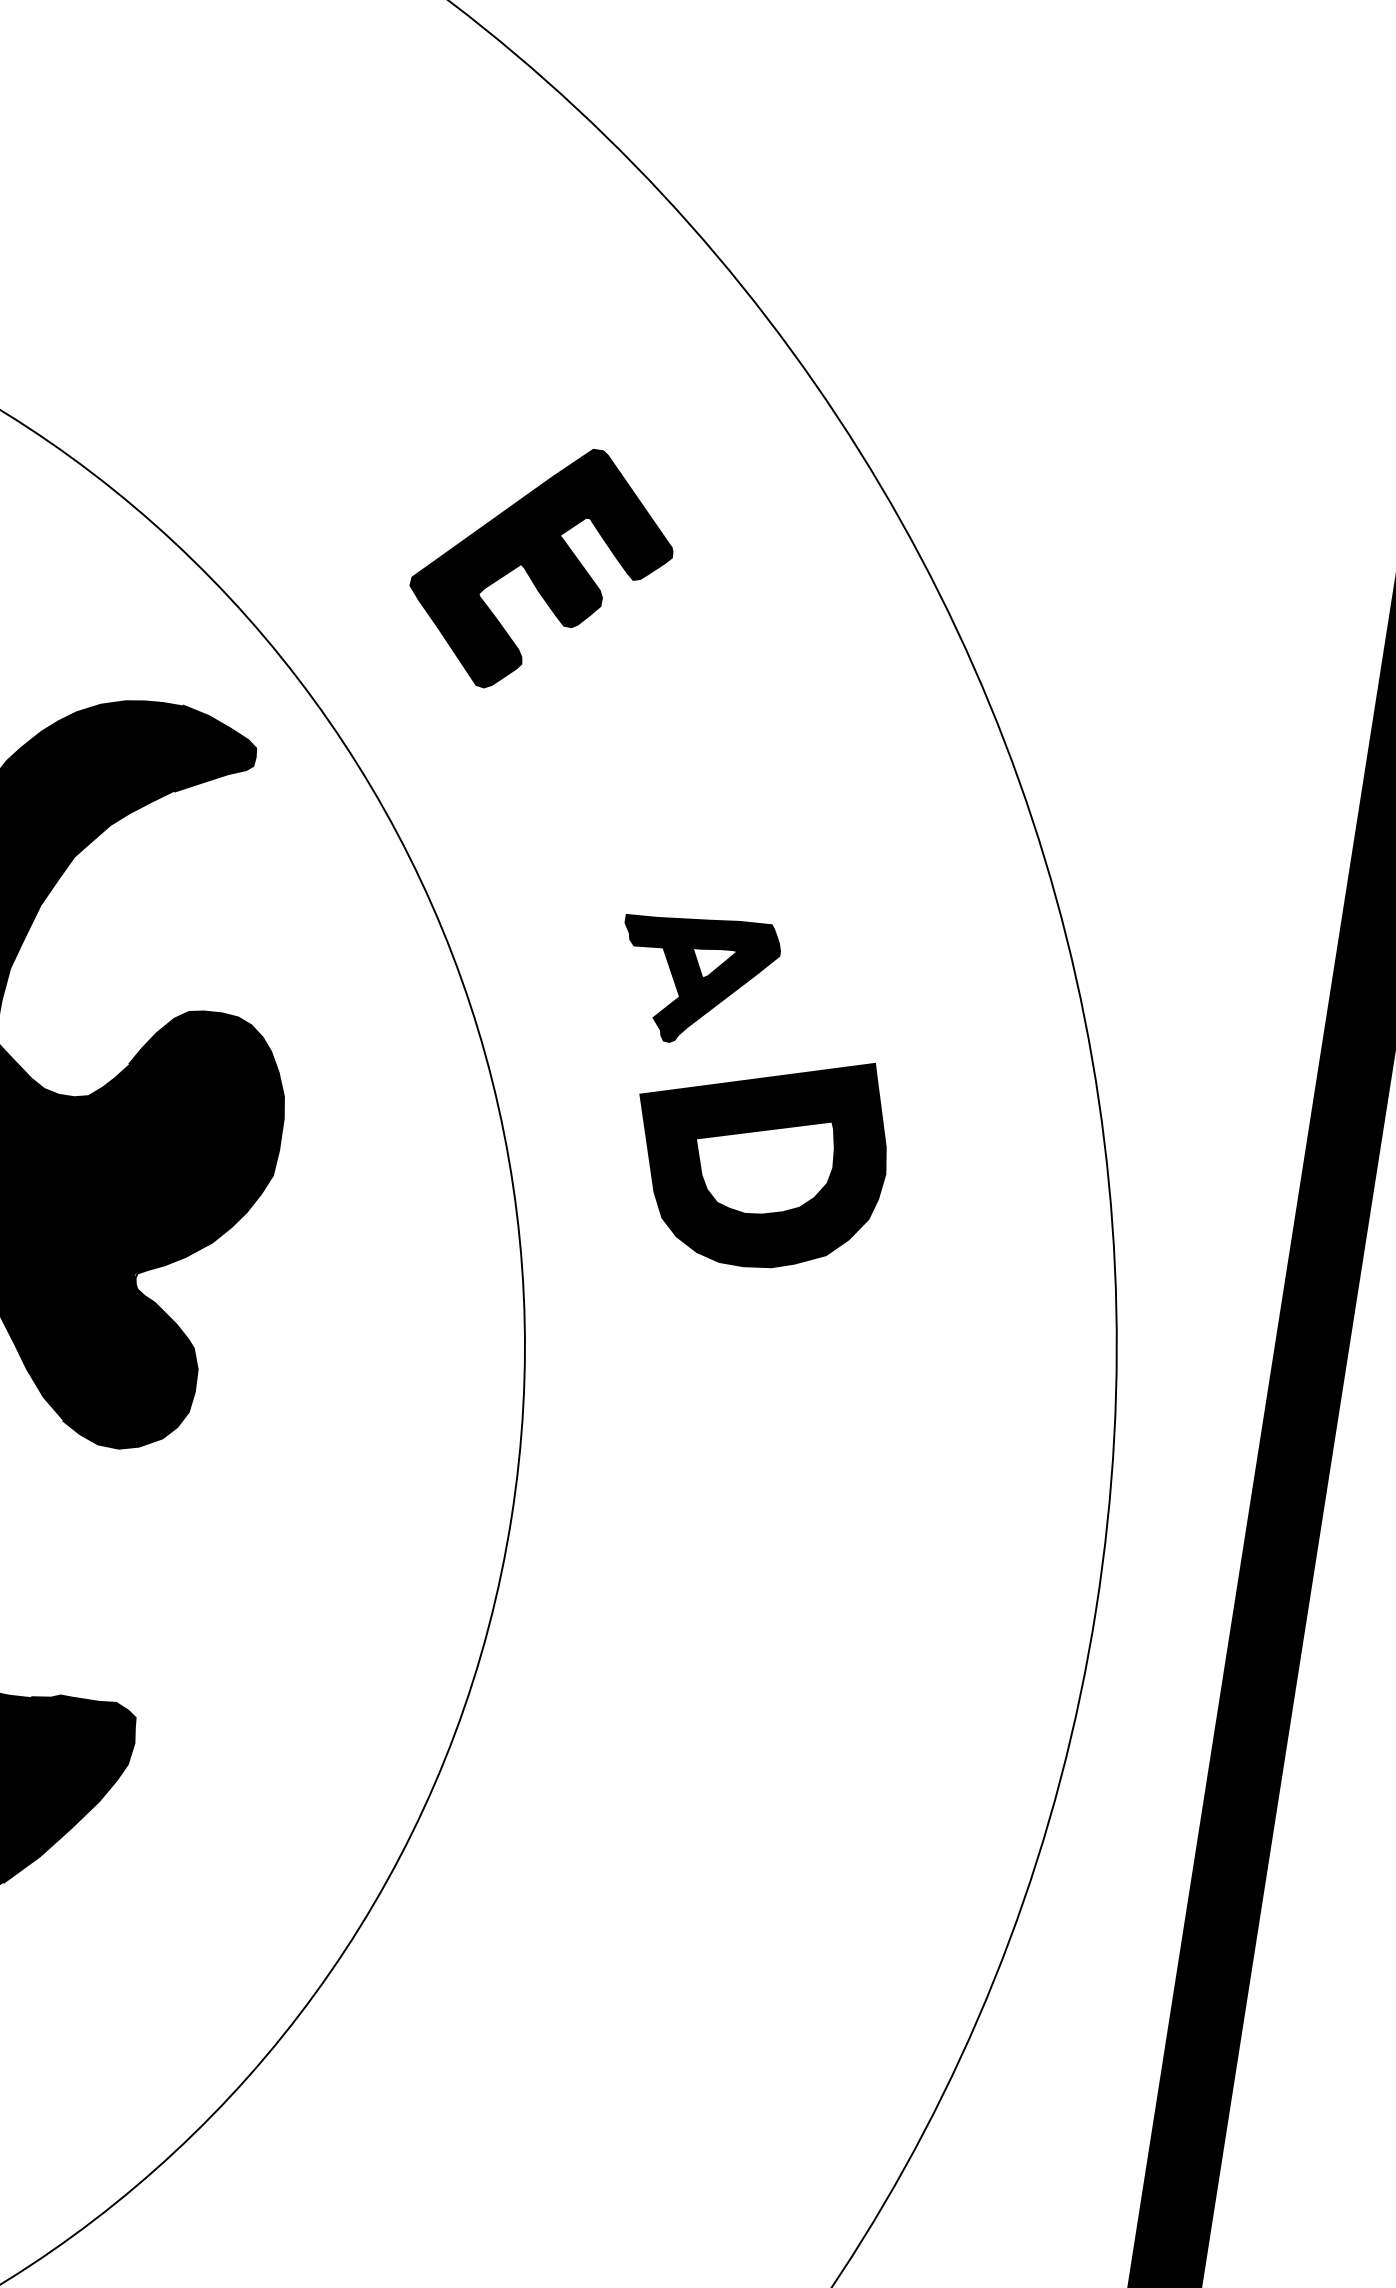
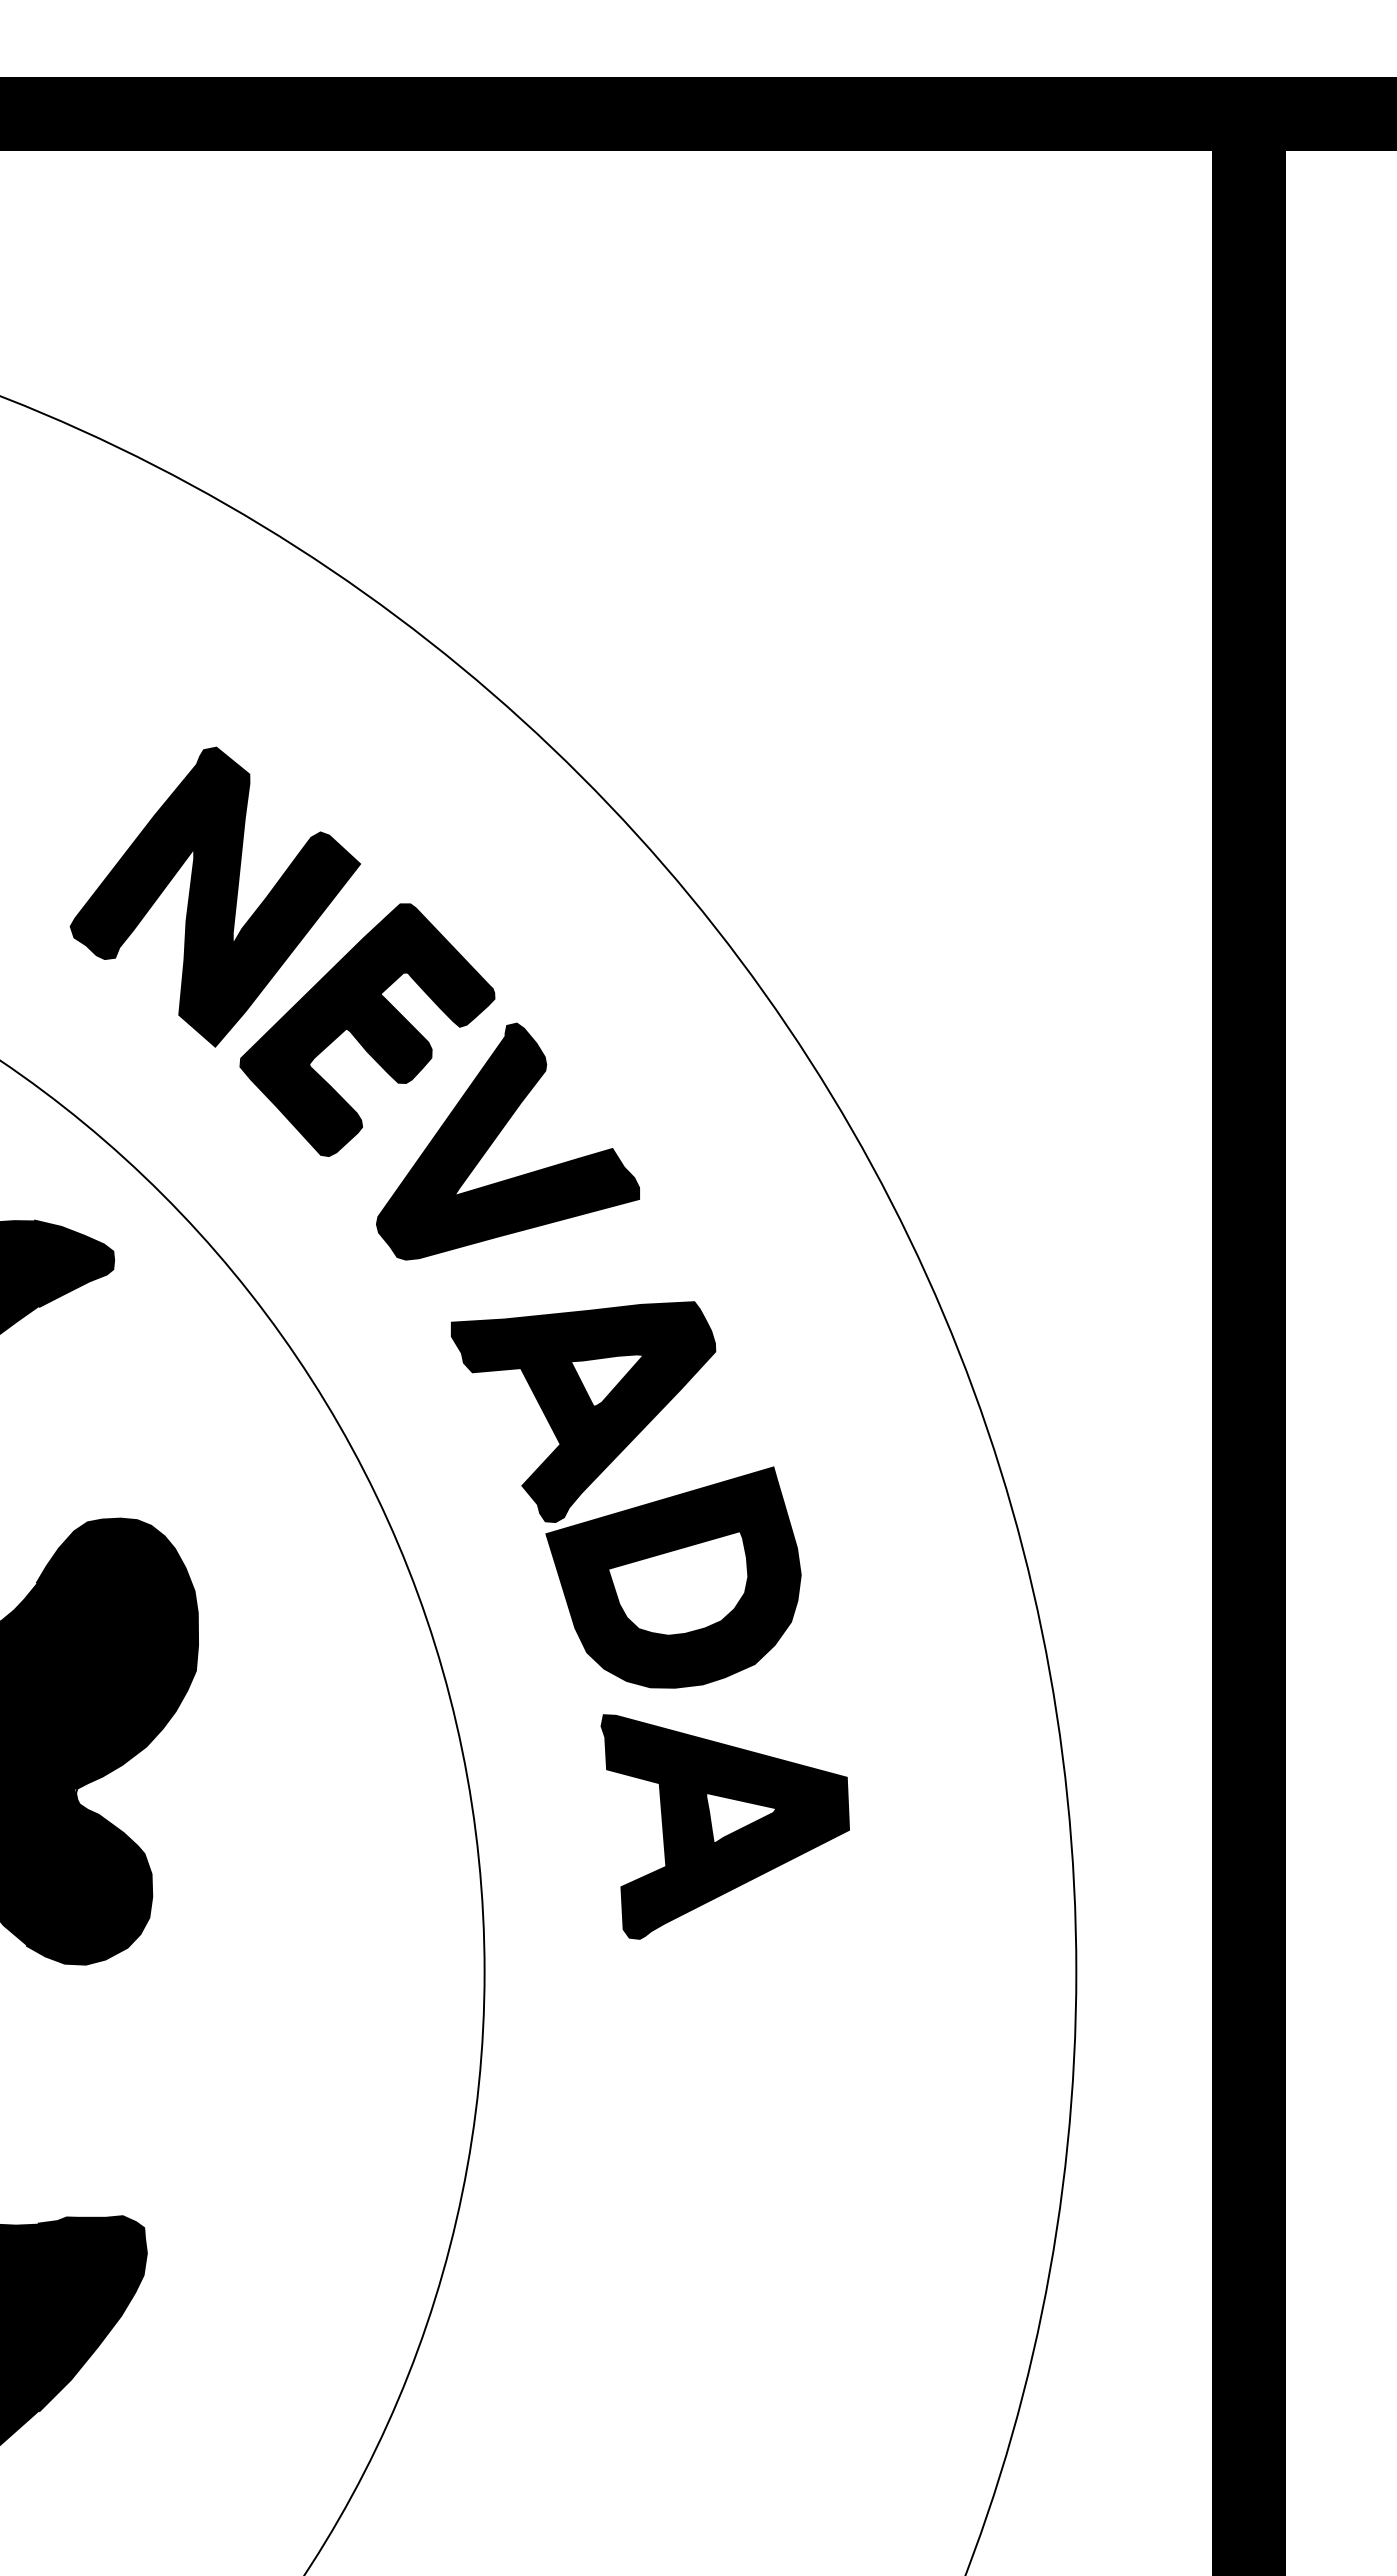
part: (411, 413) -> (214, 896), added
part: (654, 693) -> (498, 1135), added
part: (695, 979) -> (583, 1411), size x1.67
part: (771, 1410) -> (724, 1826), added

